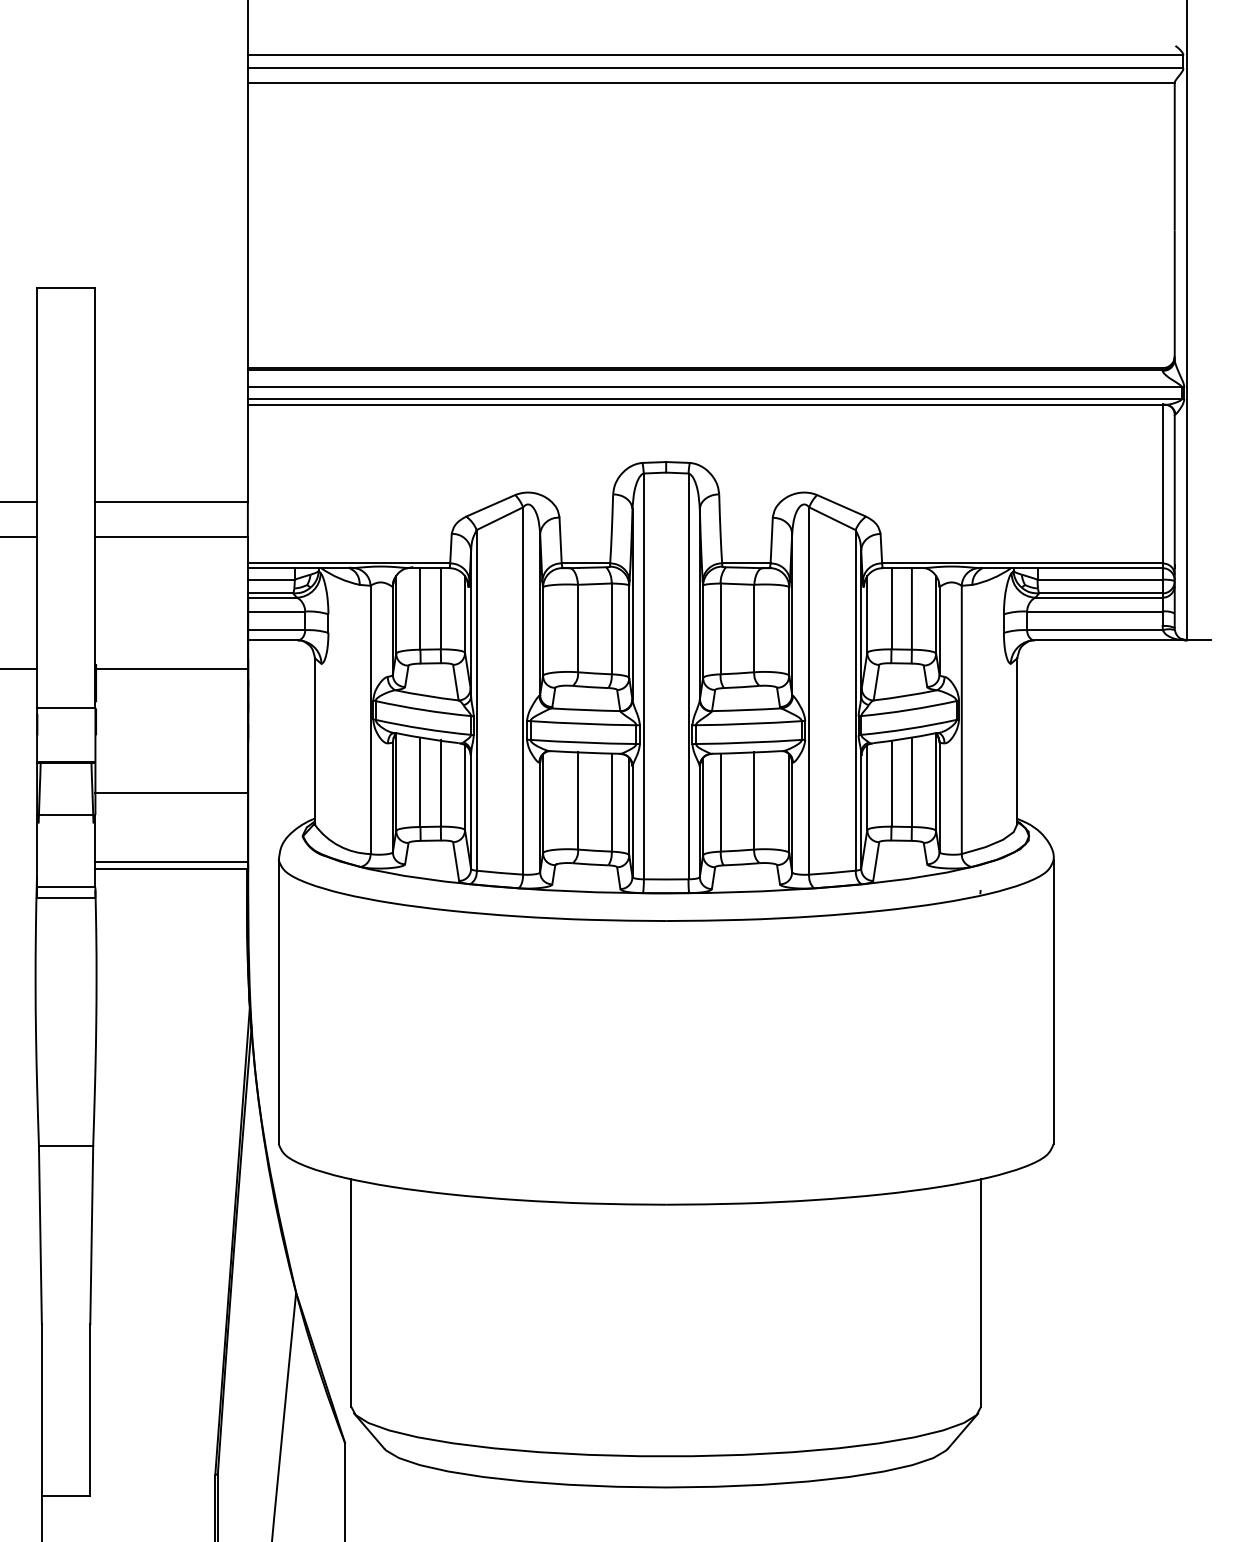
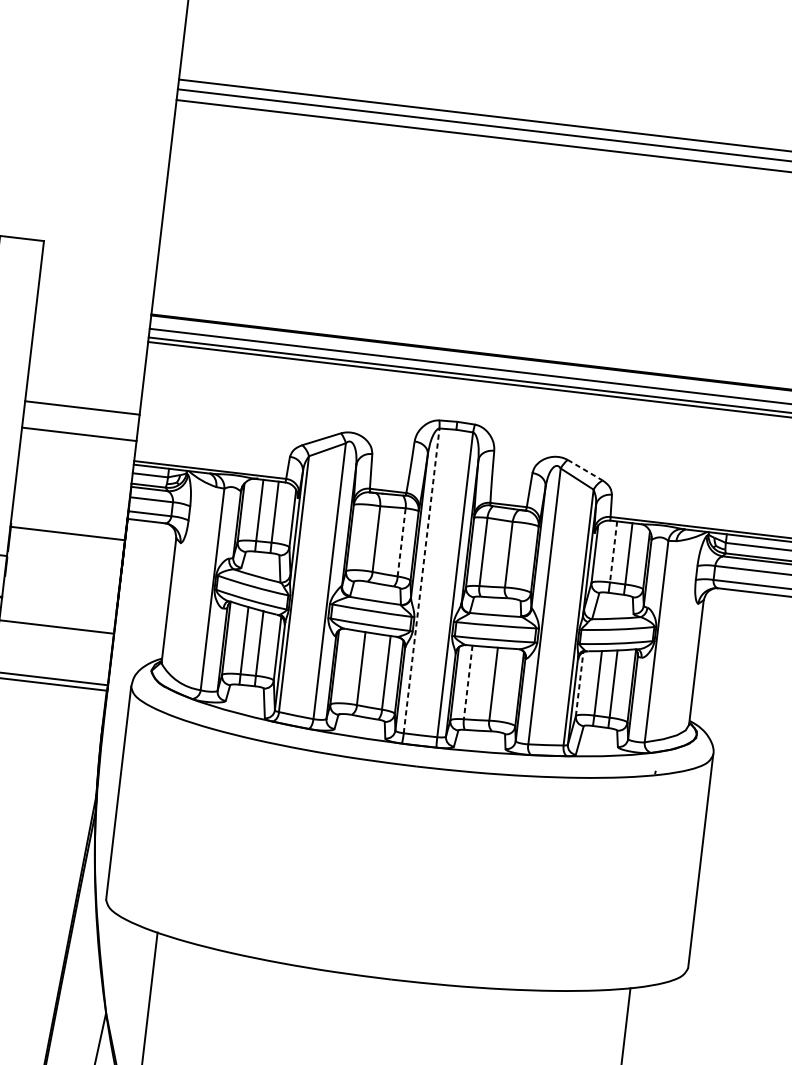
line: (841, 505) -> (585, 469), solid -> dashed
line: (891, 608) -> (613, 551), solid -> dashed
line: (611, 628) -> (401, 542), solid -> dashed
line: (643, 676) -> (421, 580), solid -> dashed
line: (867, 787) -> (579, 684), solid -> dashed
line: (720, 803) -> (467, 683), solid -> dashed

